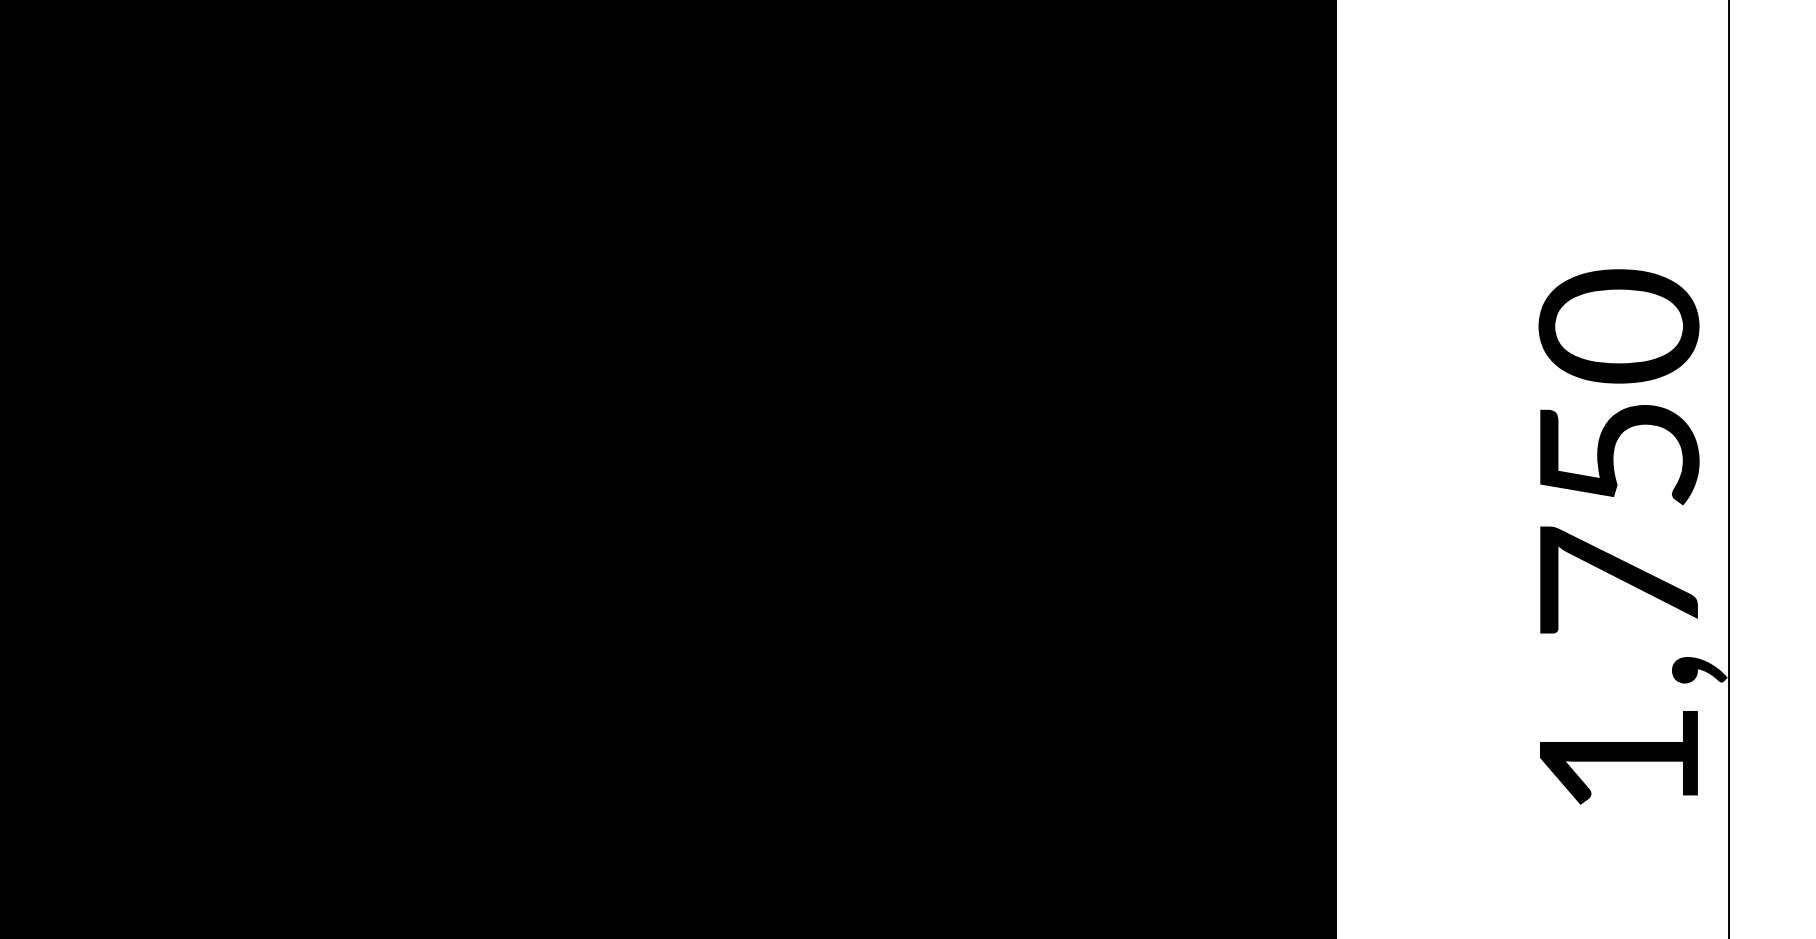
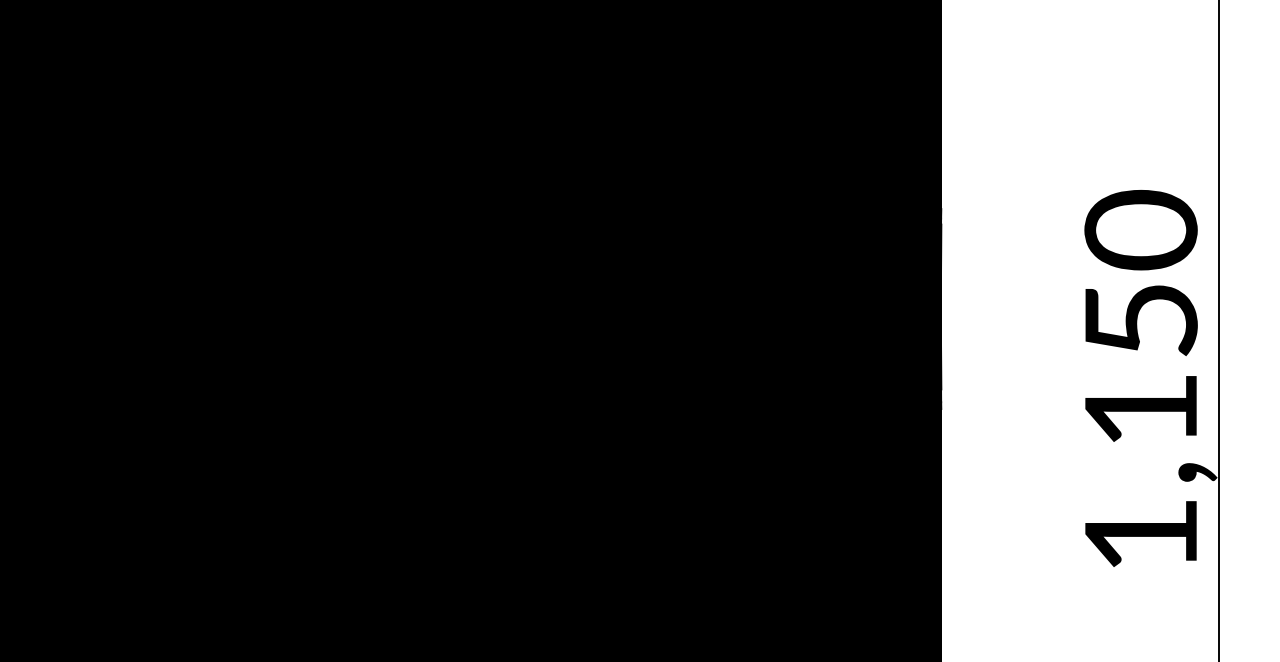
text: (1618, 579) -> (1140, 408), 1,750 -> 1,150

